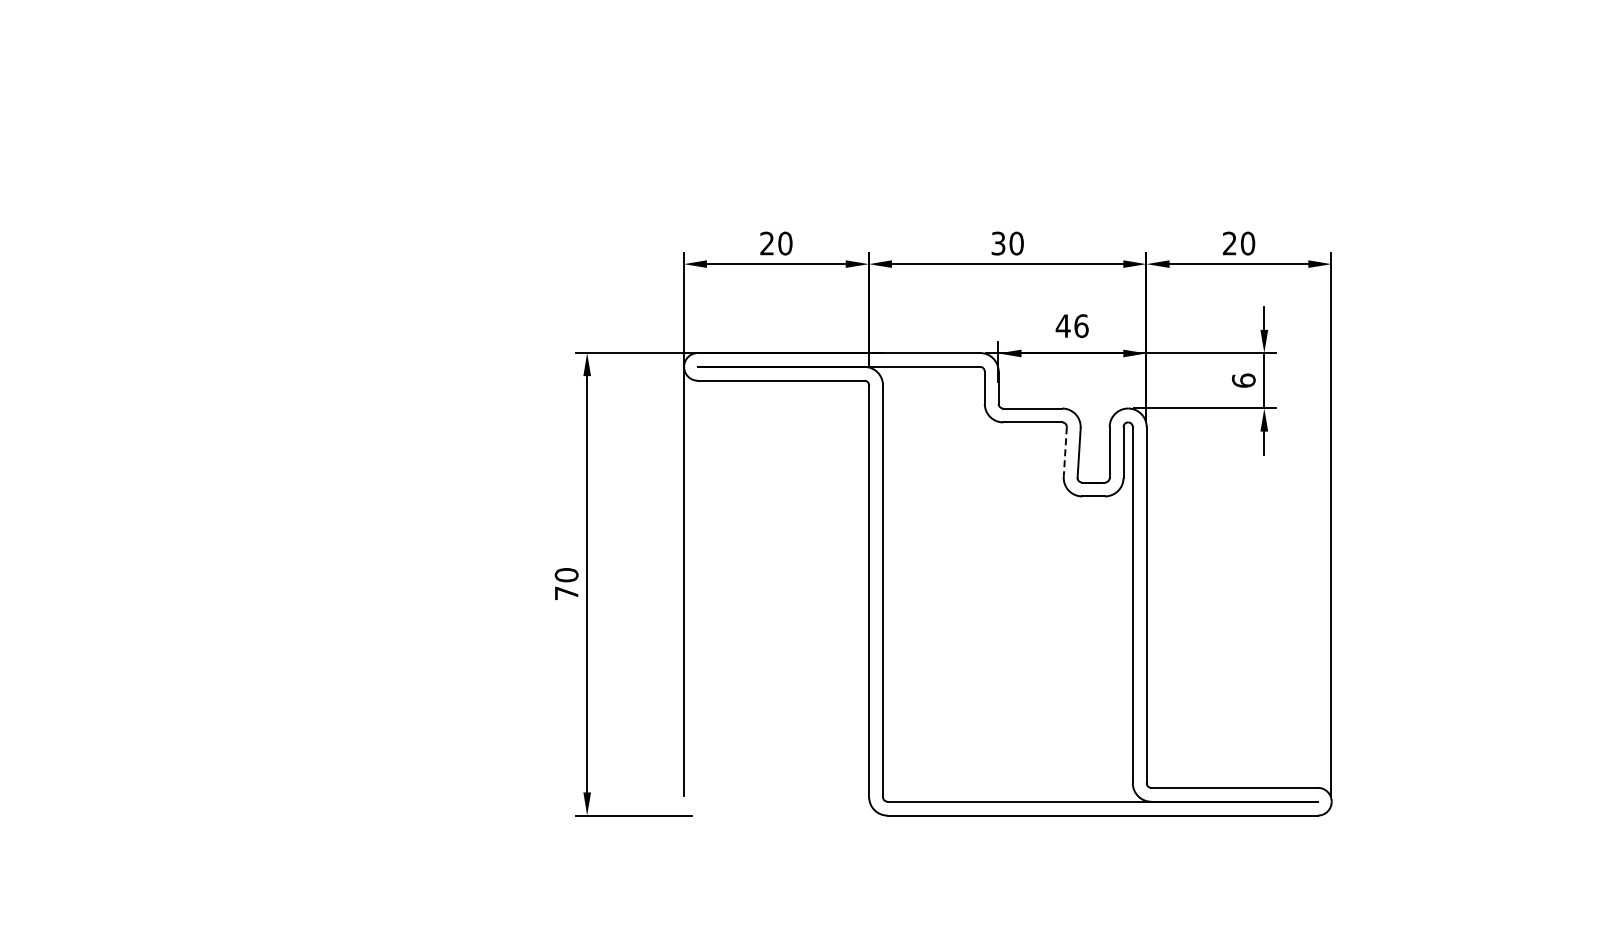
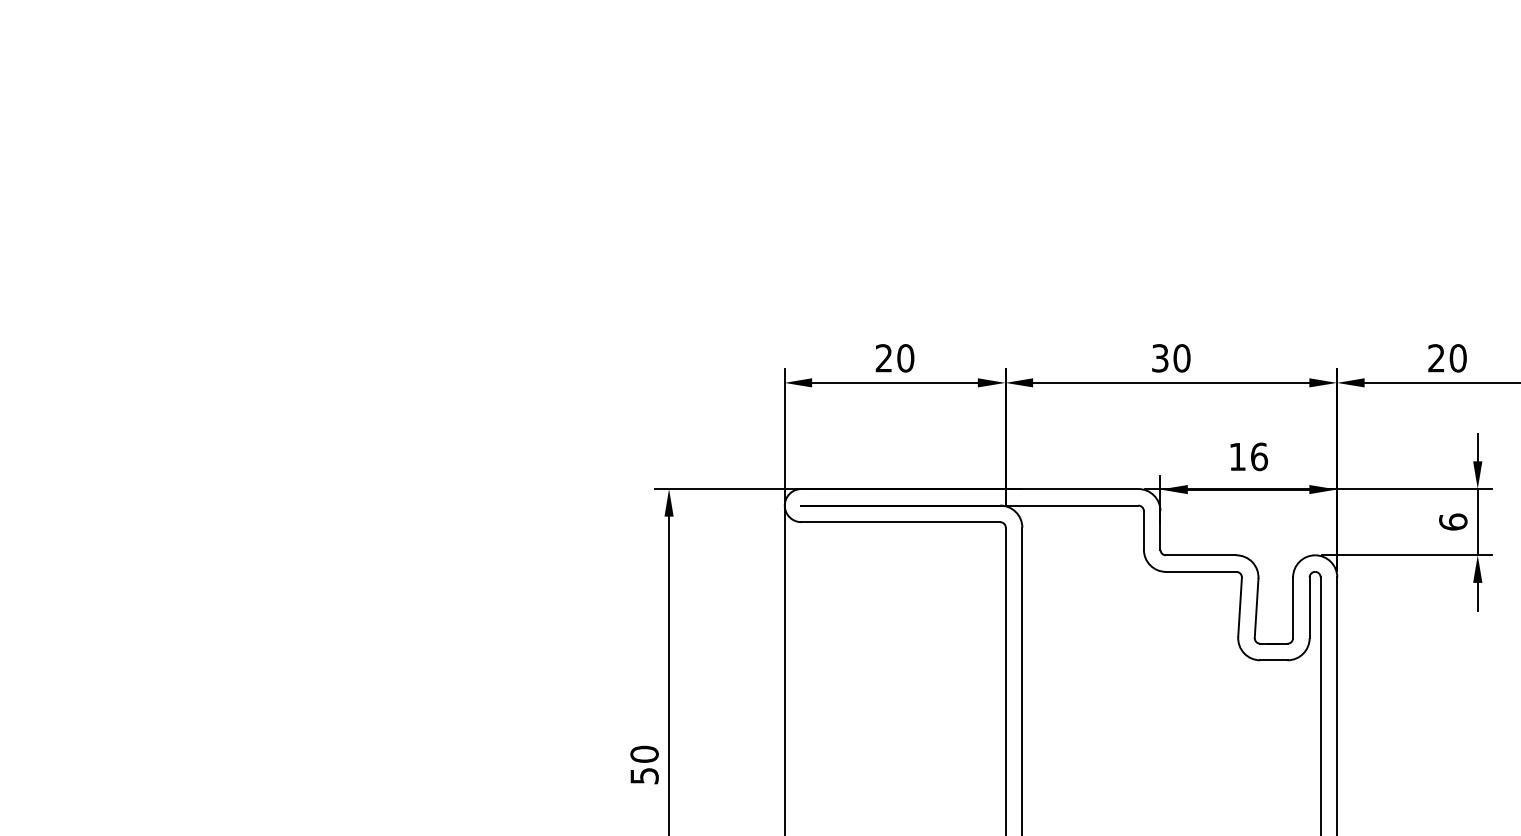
text: (1062, 325) -> (1236, 456), 46 -> 16
line: (1065, 452) -> (1240, 607), dashed -> solid
text: (566, 593) -> (644, 776), 70 -> 50

